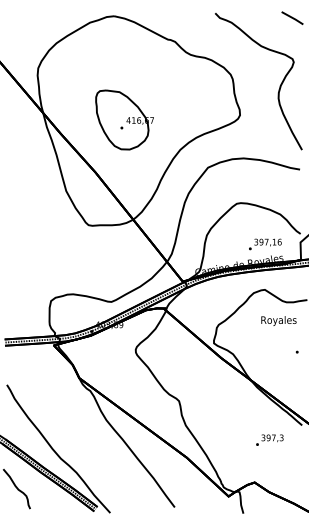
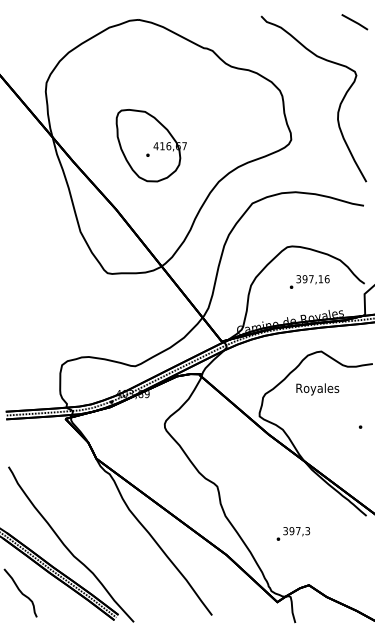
text: (265, 244) -> (309, 282), moved
text: (278, 320) -> (317, 388), moved
text: (269, 439) -> (292, 533), moved

